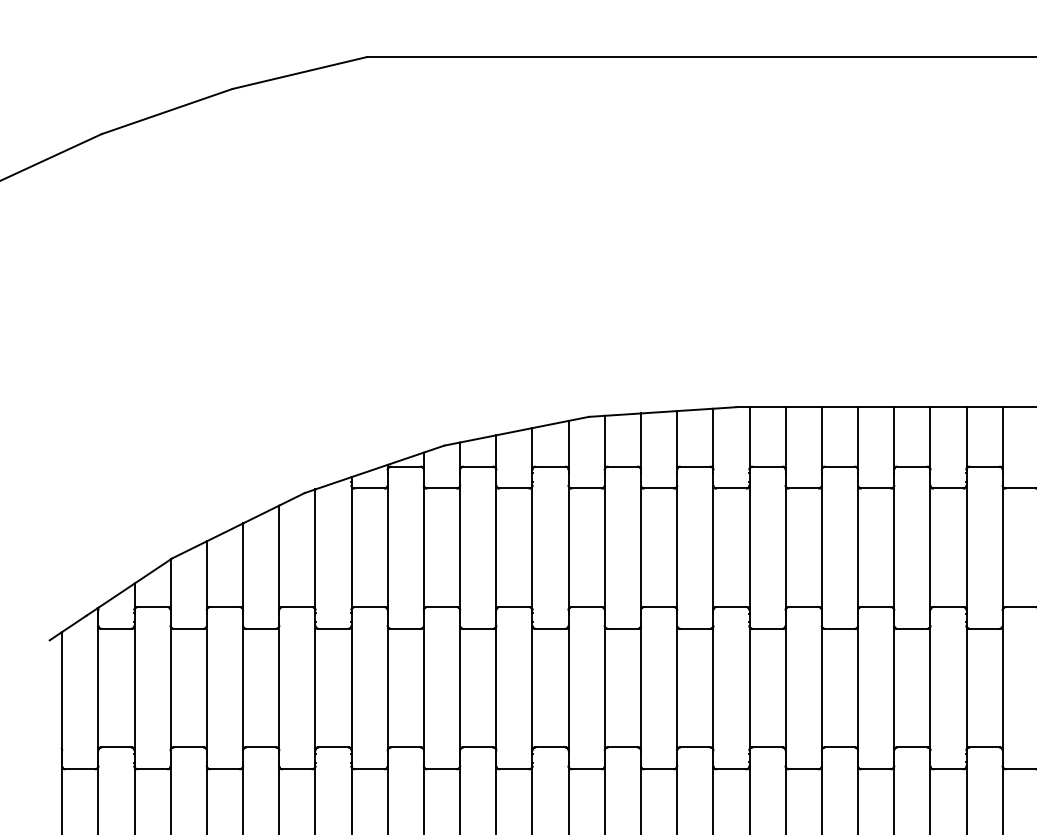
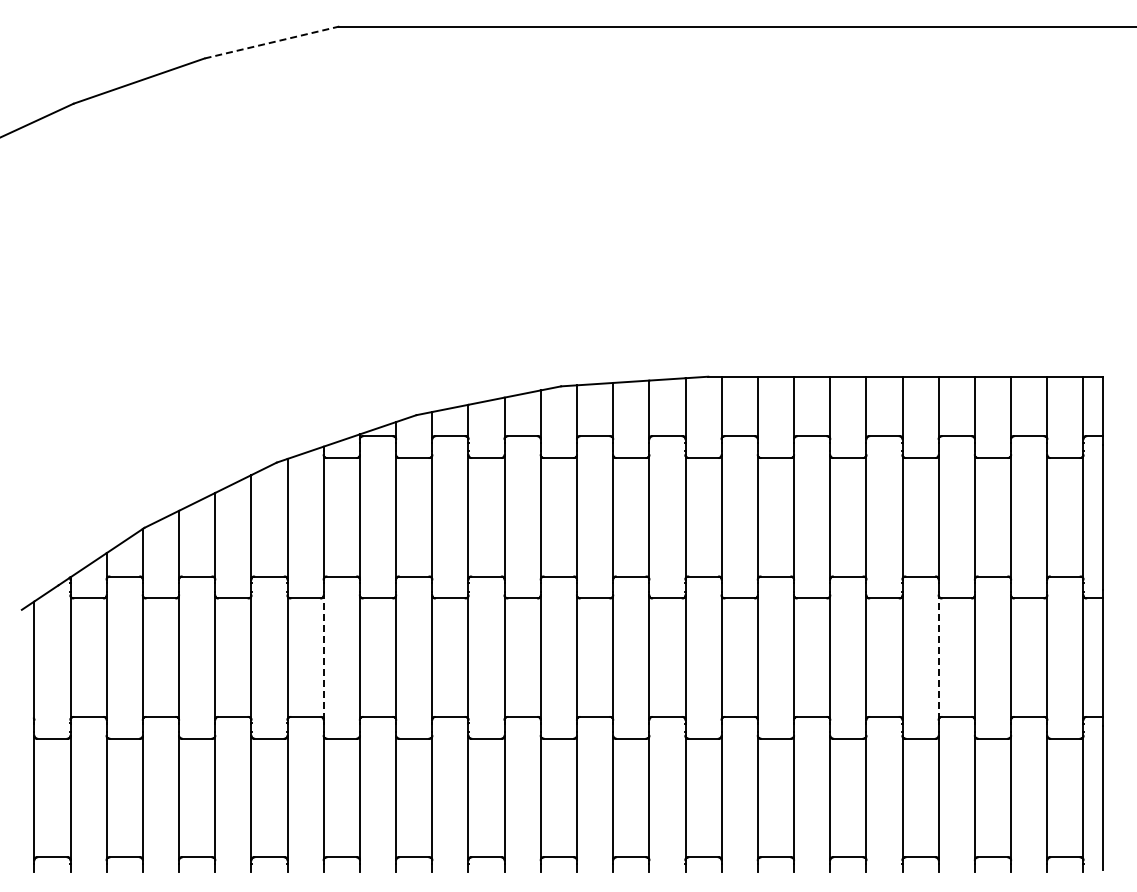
line: (300, 73) -> (272, 42), solid -> dashed
line: (351, 688) -> (323, 657), solid -> dashed
line: (966, 688) -> (938, 657), solid -> dashed

